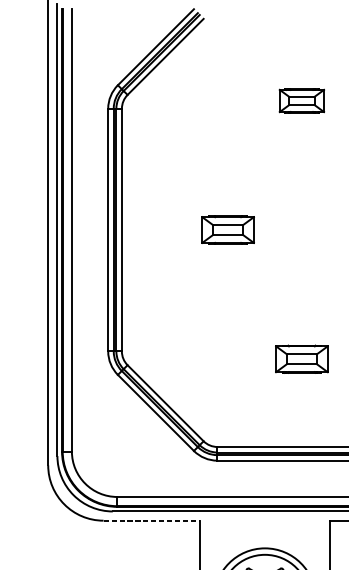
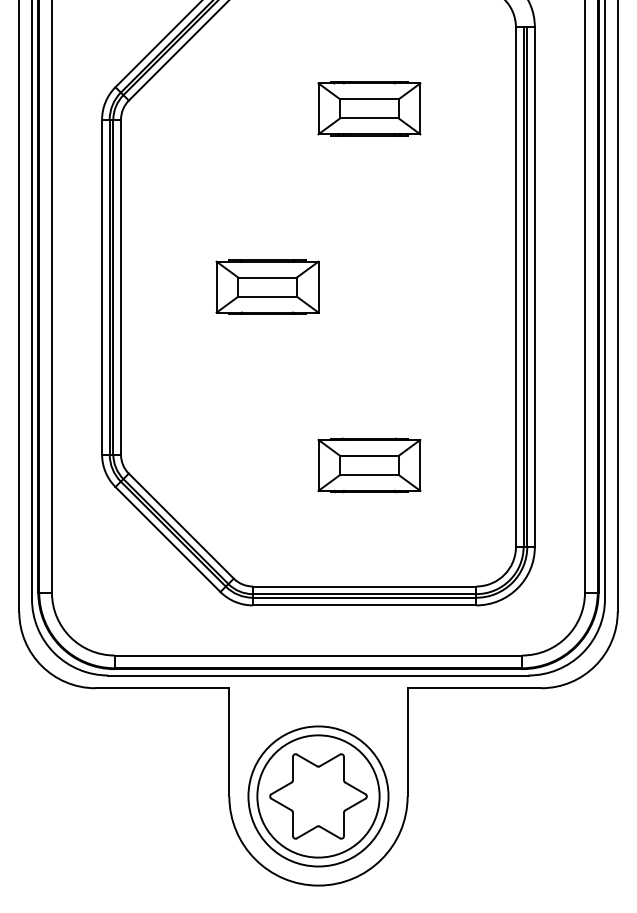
part: (301, 100) -> (369, 108), size x1.67
part: (228, 229) -> (267, 286), size x1.43
part: (301, 359) -> (369, 465), size x1.43
line: (151, 520) -> (162, 688), dashed -> solid

